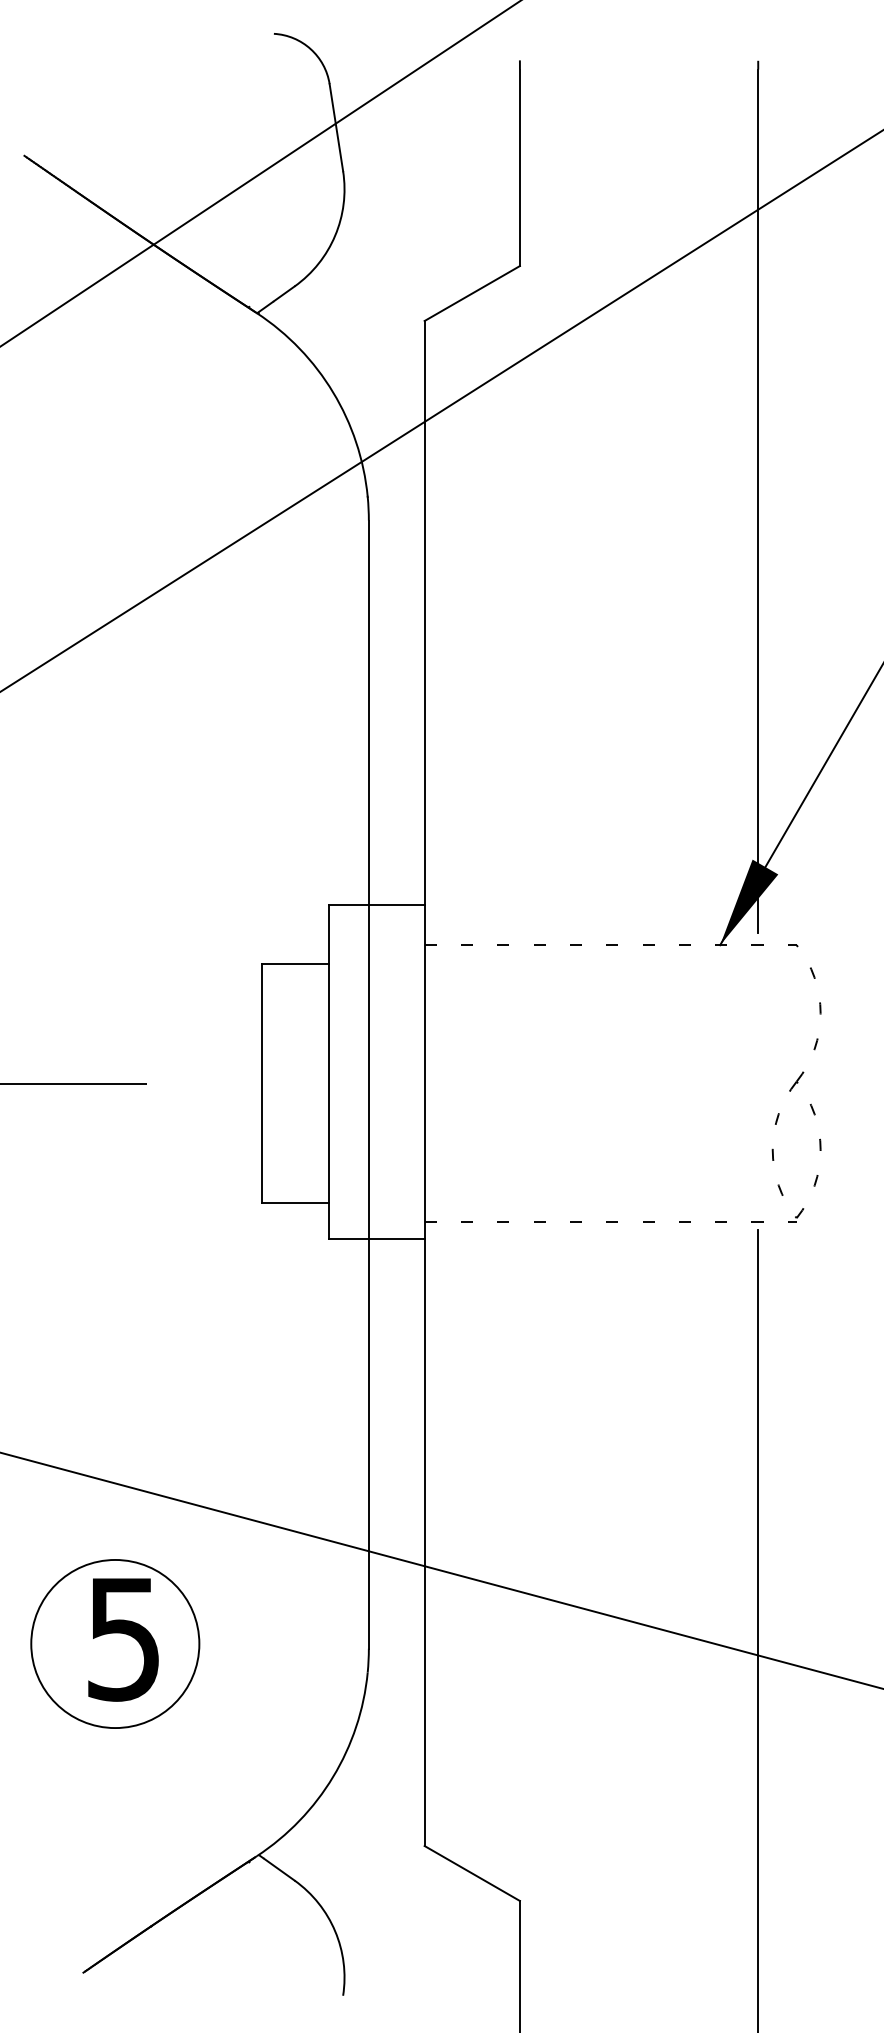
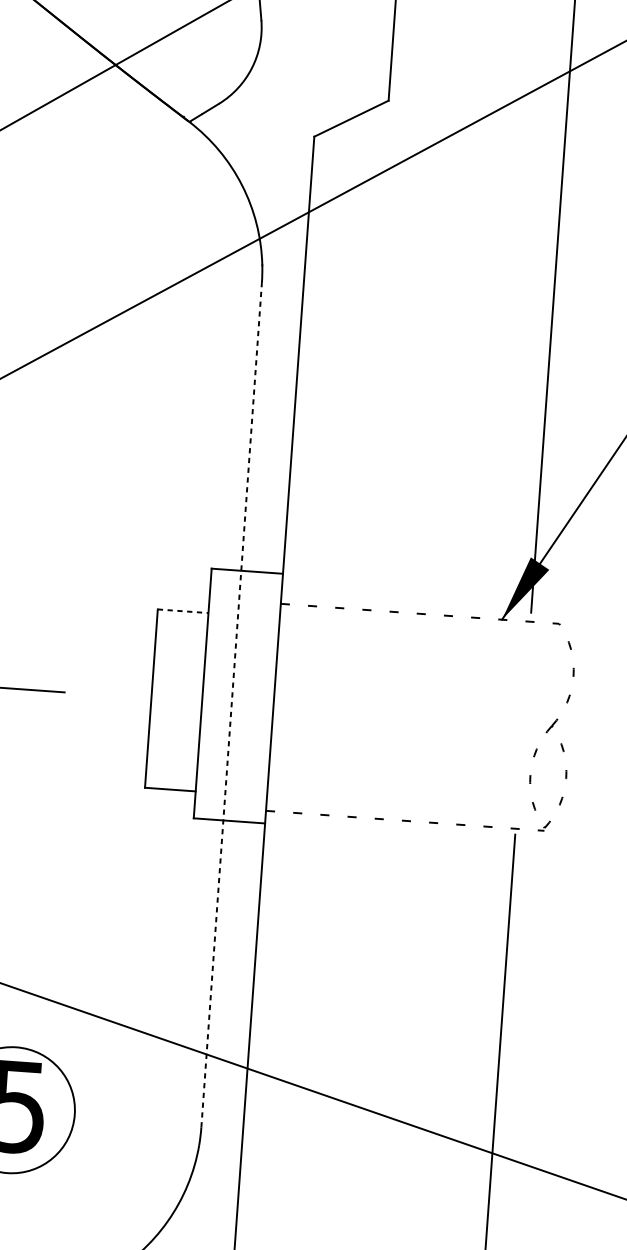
line: (295, 964) -> (183, 611), solid -> dashed
line: (368, 1084) -> (231, 705), solid -> dashed

